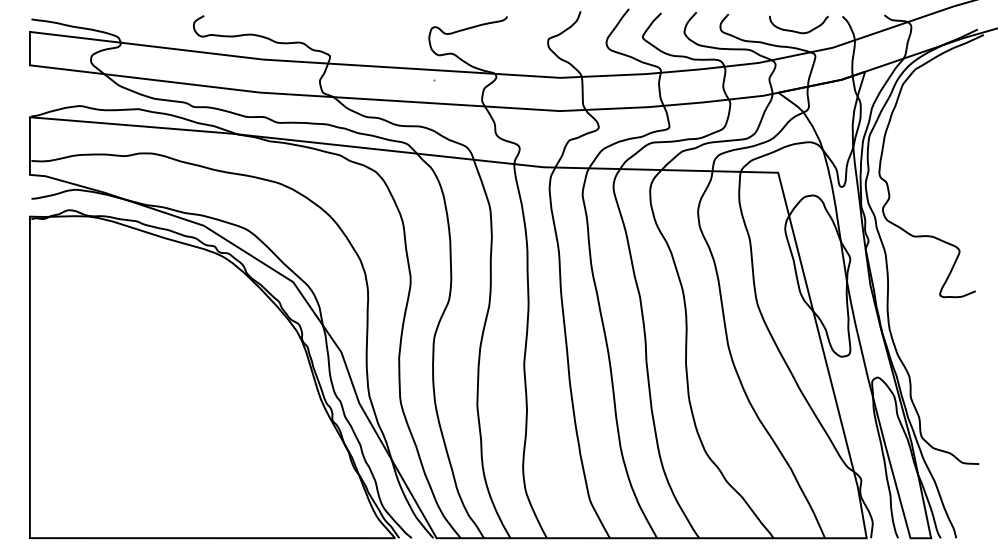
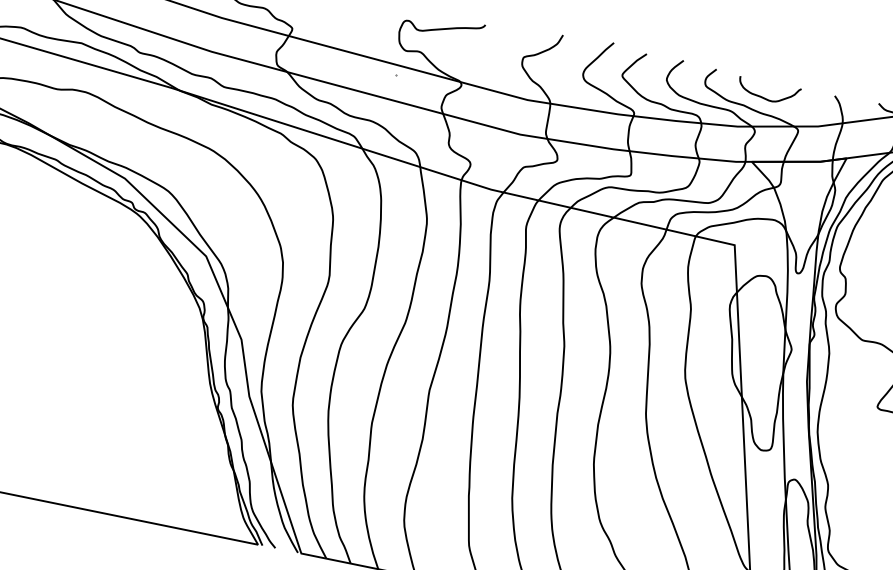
curve: (798, 31) -> (767, 98), moved

